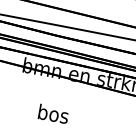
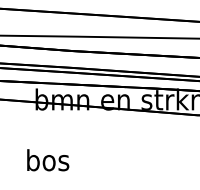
text: (53, 114) -> (48, 160), moved

